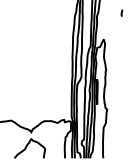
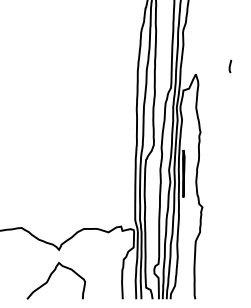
line: (121, 12) -> (229, 65), moved

